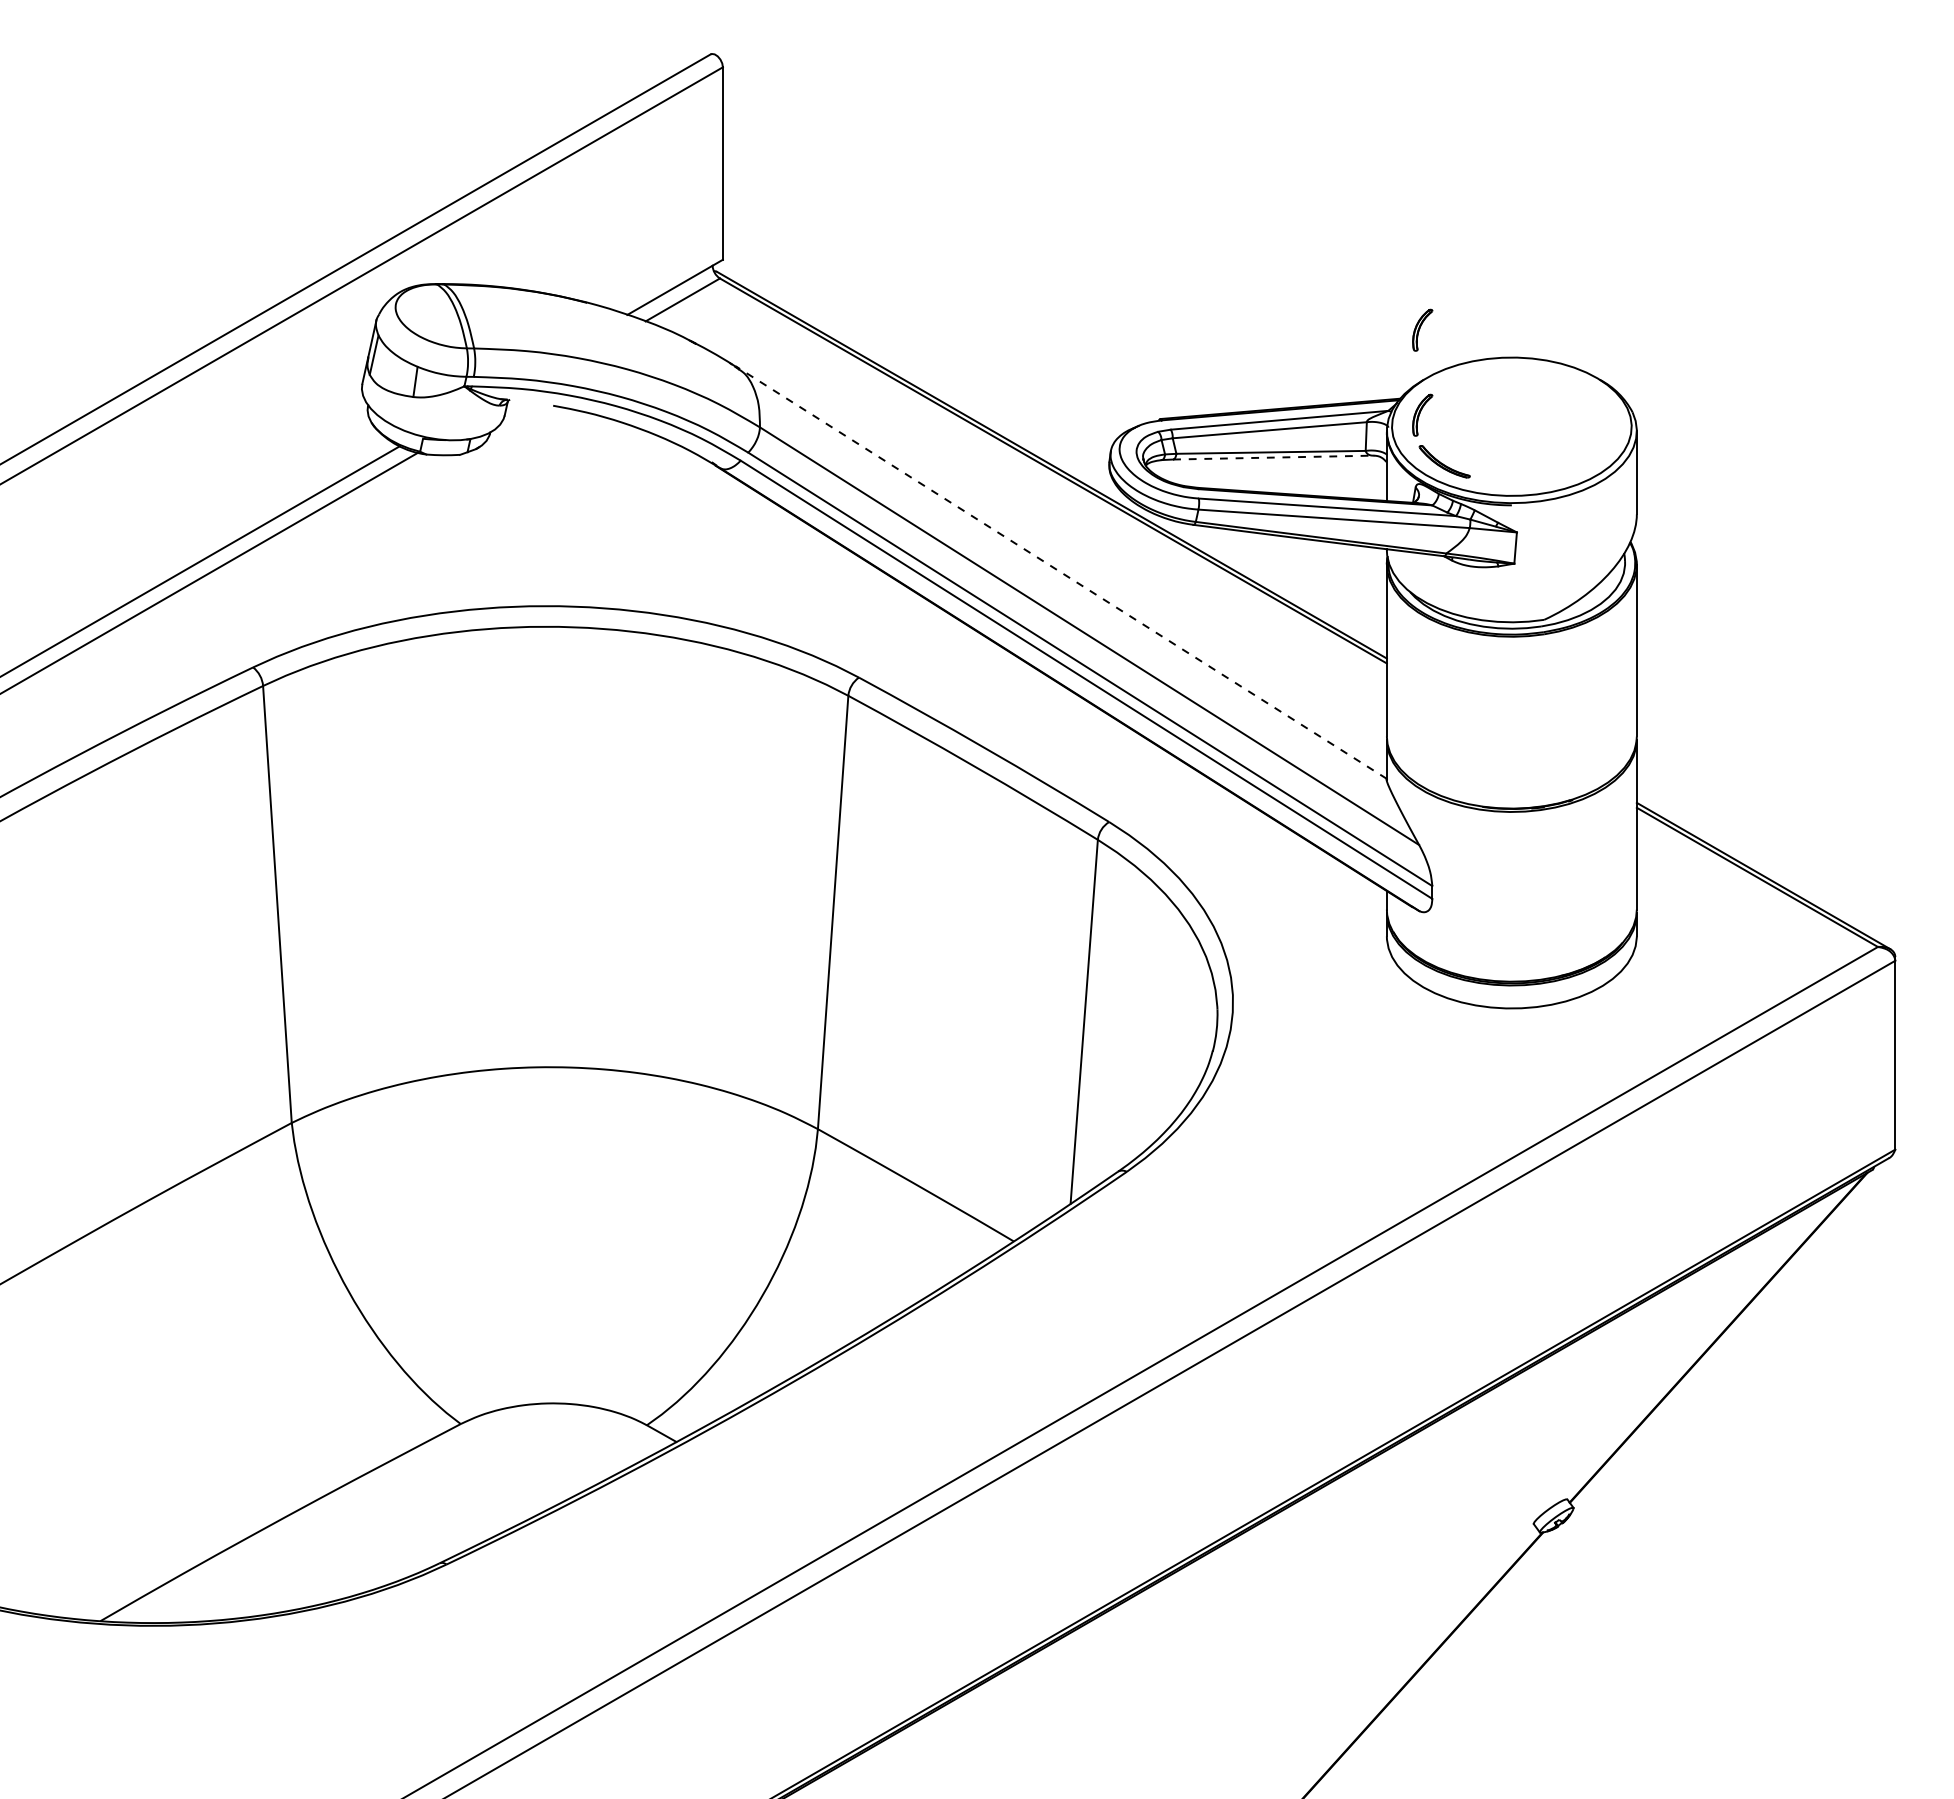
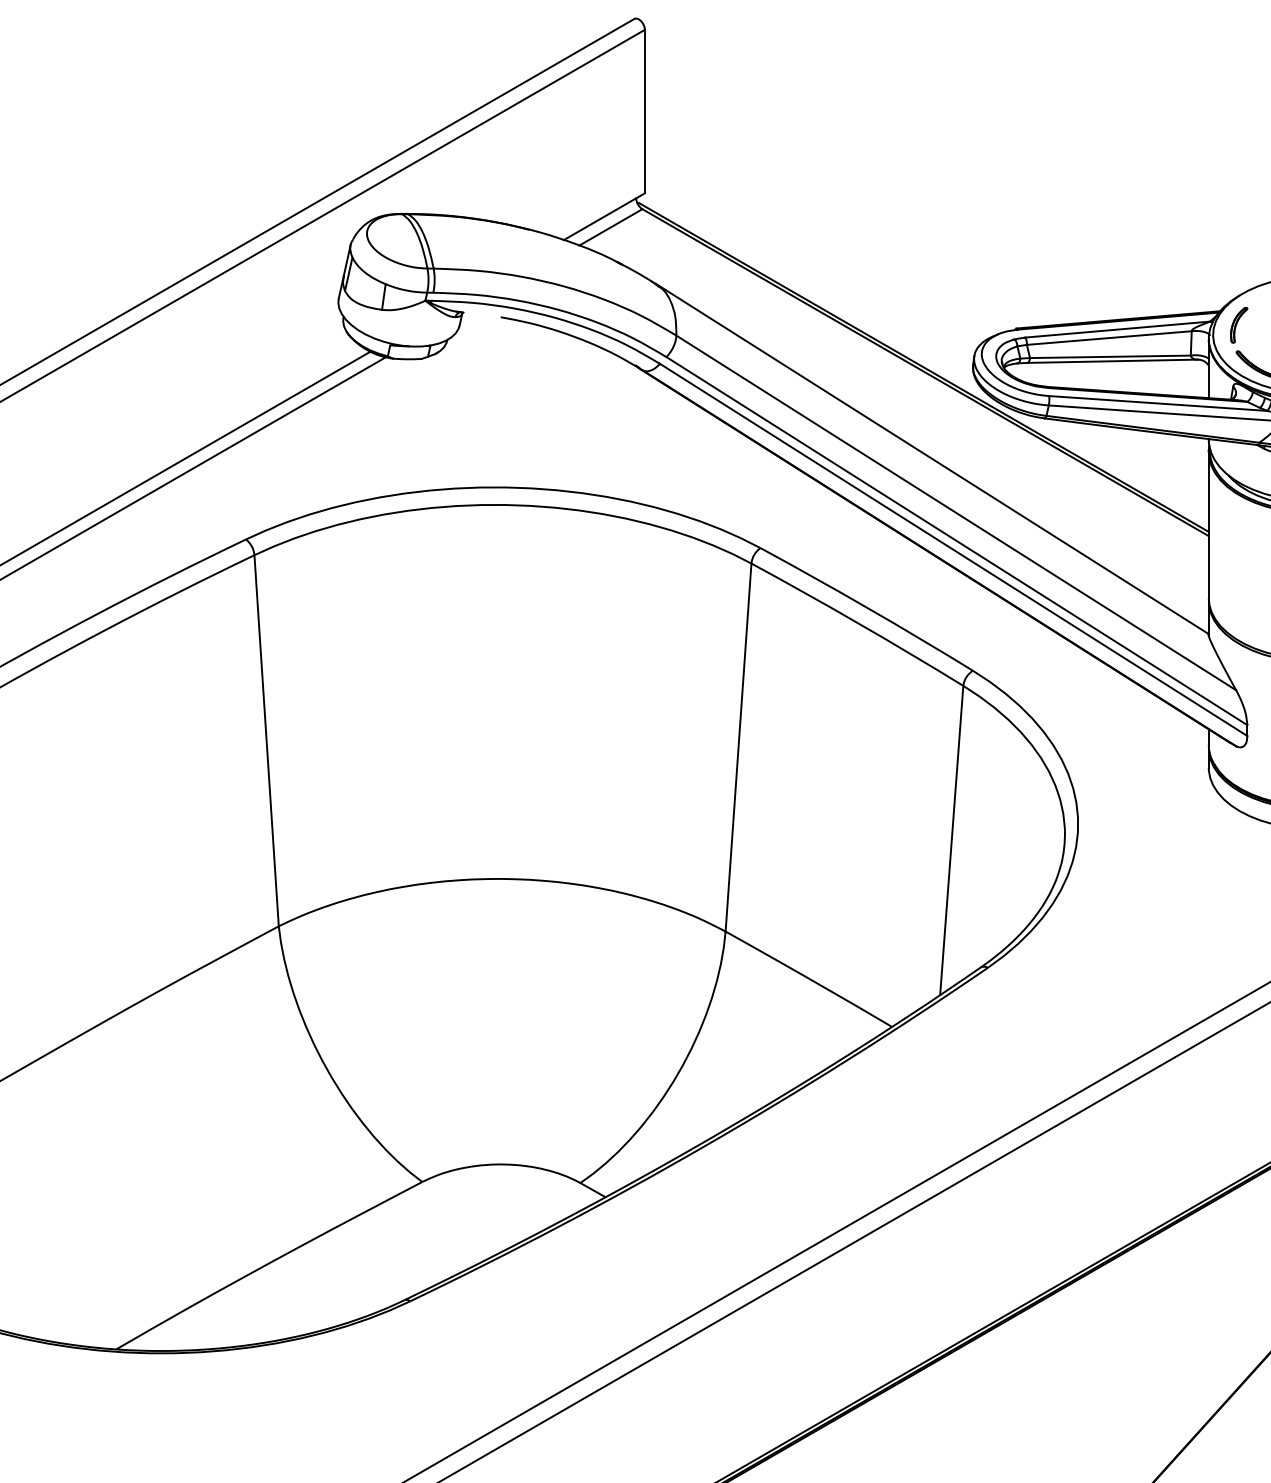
part: (1422, 329) -> (1239, 252), removed
line: (1273, 457) -> (1112, 361), dashed -> solid
line: (1060, 572) -> (931, 458), dashed -> solid

